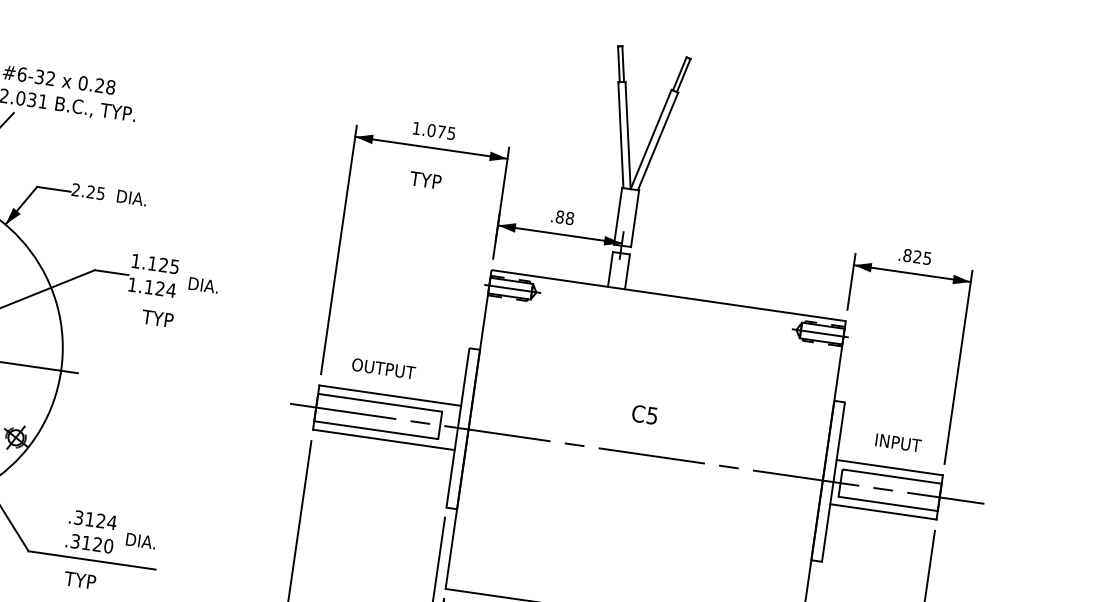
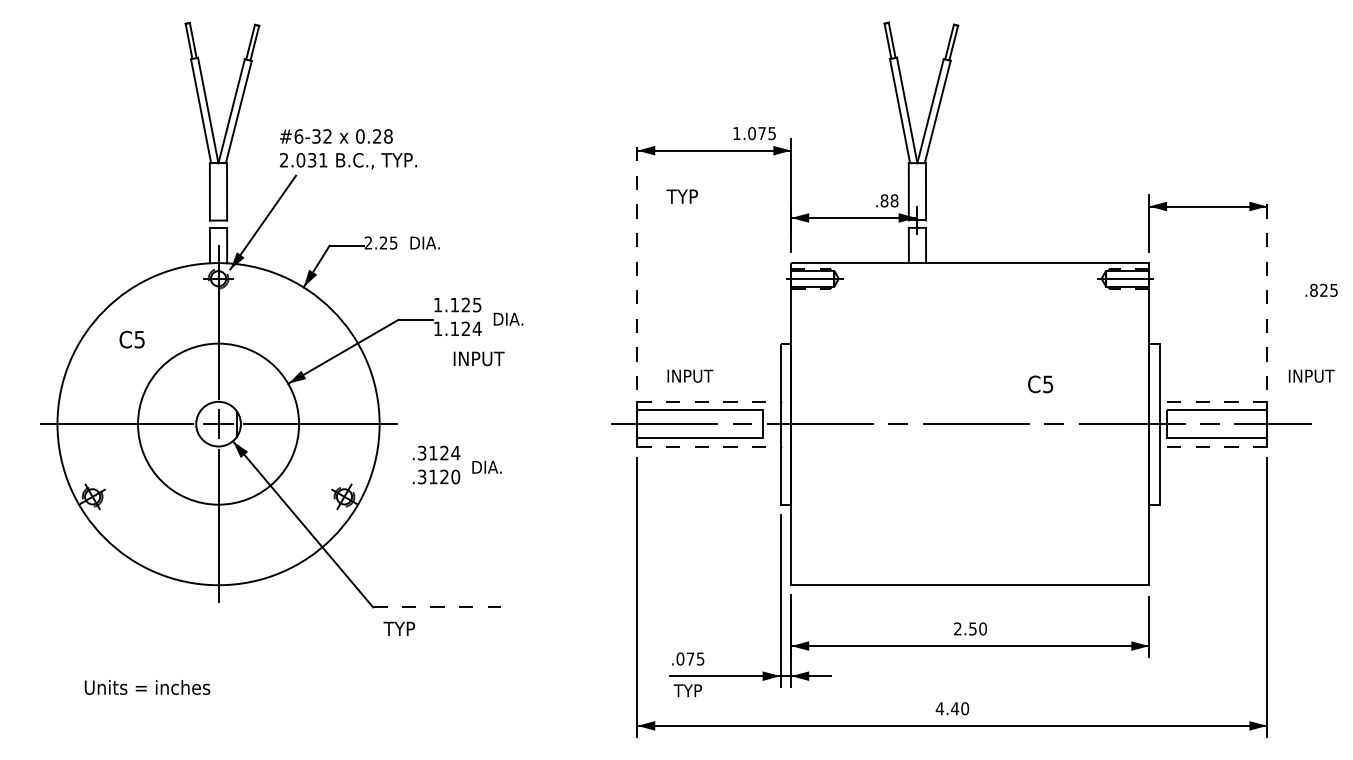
text: (434, 130) -> (754, 133), moved
text: (424, 180) -> (681, 196), moved
text: (563, 217) -> (887, 200), moved
line: (339, 249) -> (637, 264), solid -> dashed
text: (915, 255) -> (1321, 289), moved
text: (168, 319) -> (478, 358), TYP -> INPUT
line: (958, 367) -> (1267, 292), solid -> dashed
text: (383, 368) -> (698, 375), OUTPUT -> INPUT
line: (389, 395) -> (708, 401), solid -> dashed
text: (644, 414) -> (1040, 384), moved
line: (383, 439) -> (708, 446), solid -> dashed
text: (898, 442) -> (1311, 375), moved
line: (889, 467) -> (1213, 401), solid -> dashed
line: (883, 511) -> (1213, 446), solid -> dashed
text: (112, 534) -> (457, 464), moved
line: (92, 560) -> (437, 607), solid -> dashed
text: (79, 579) -> (398, 628), moved

